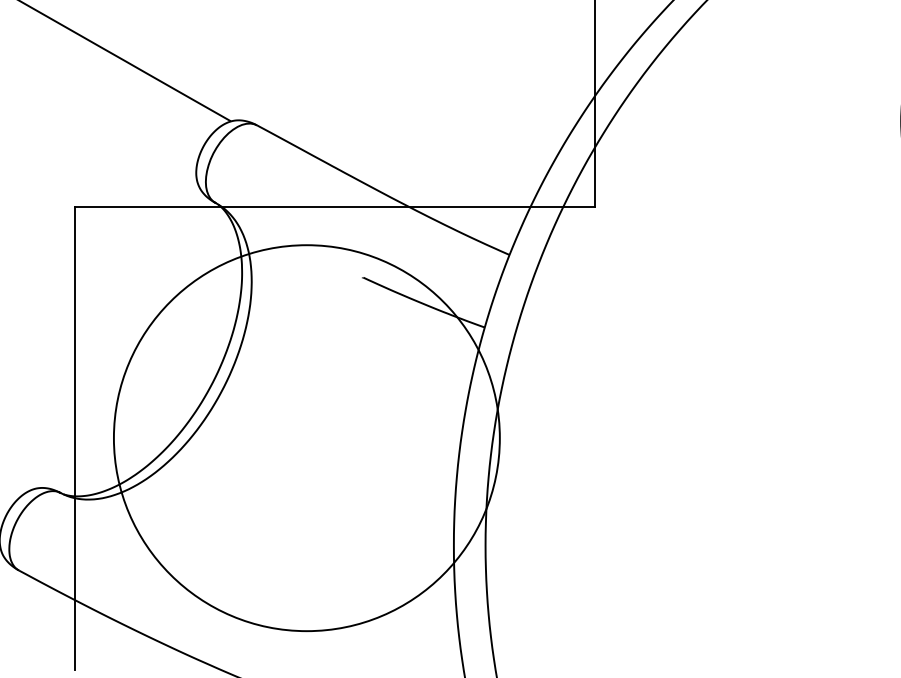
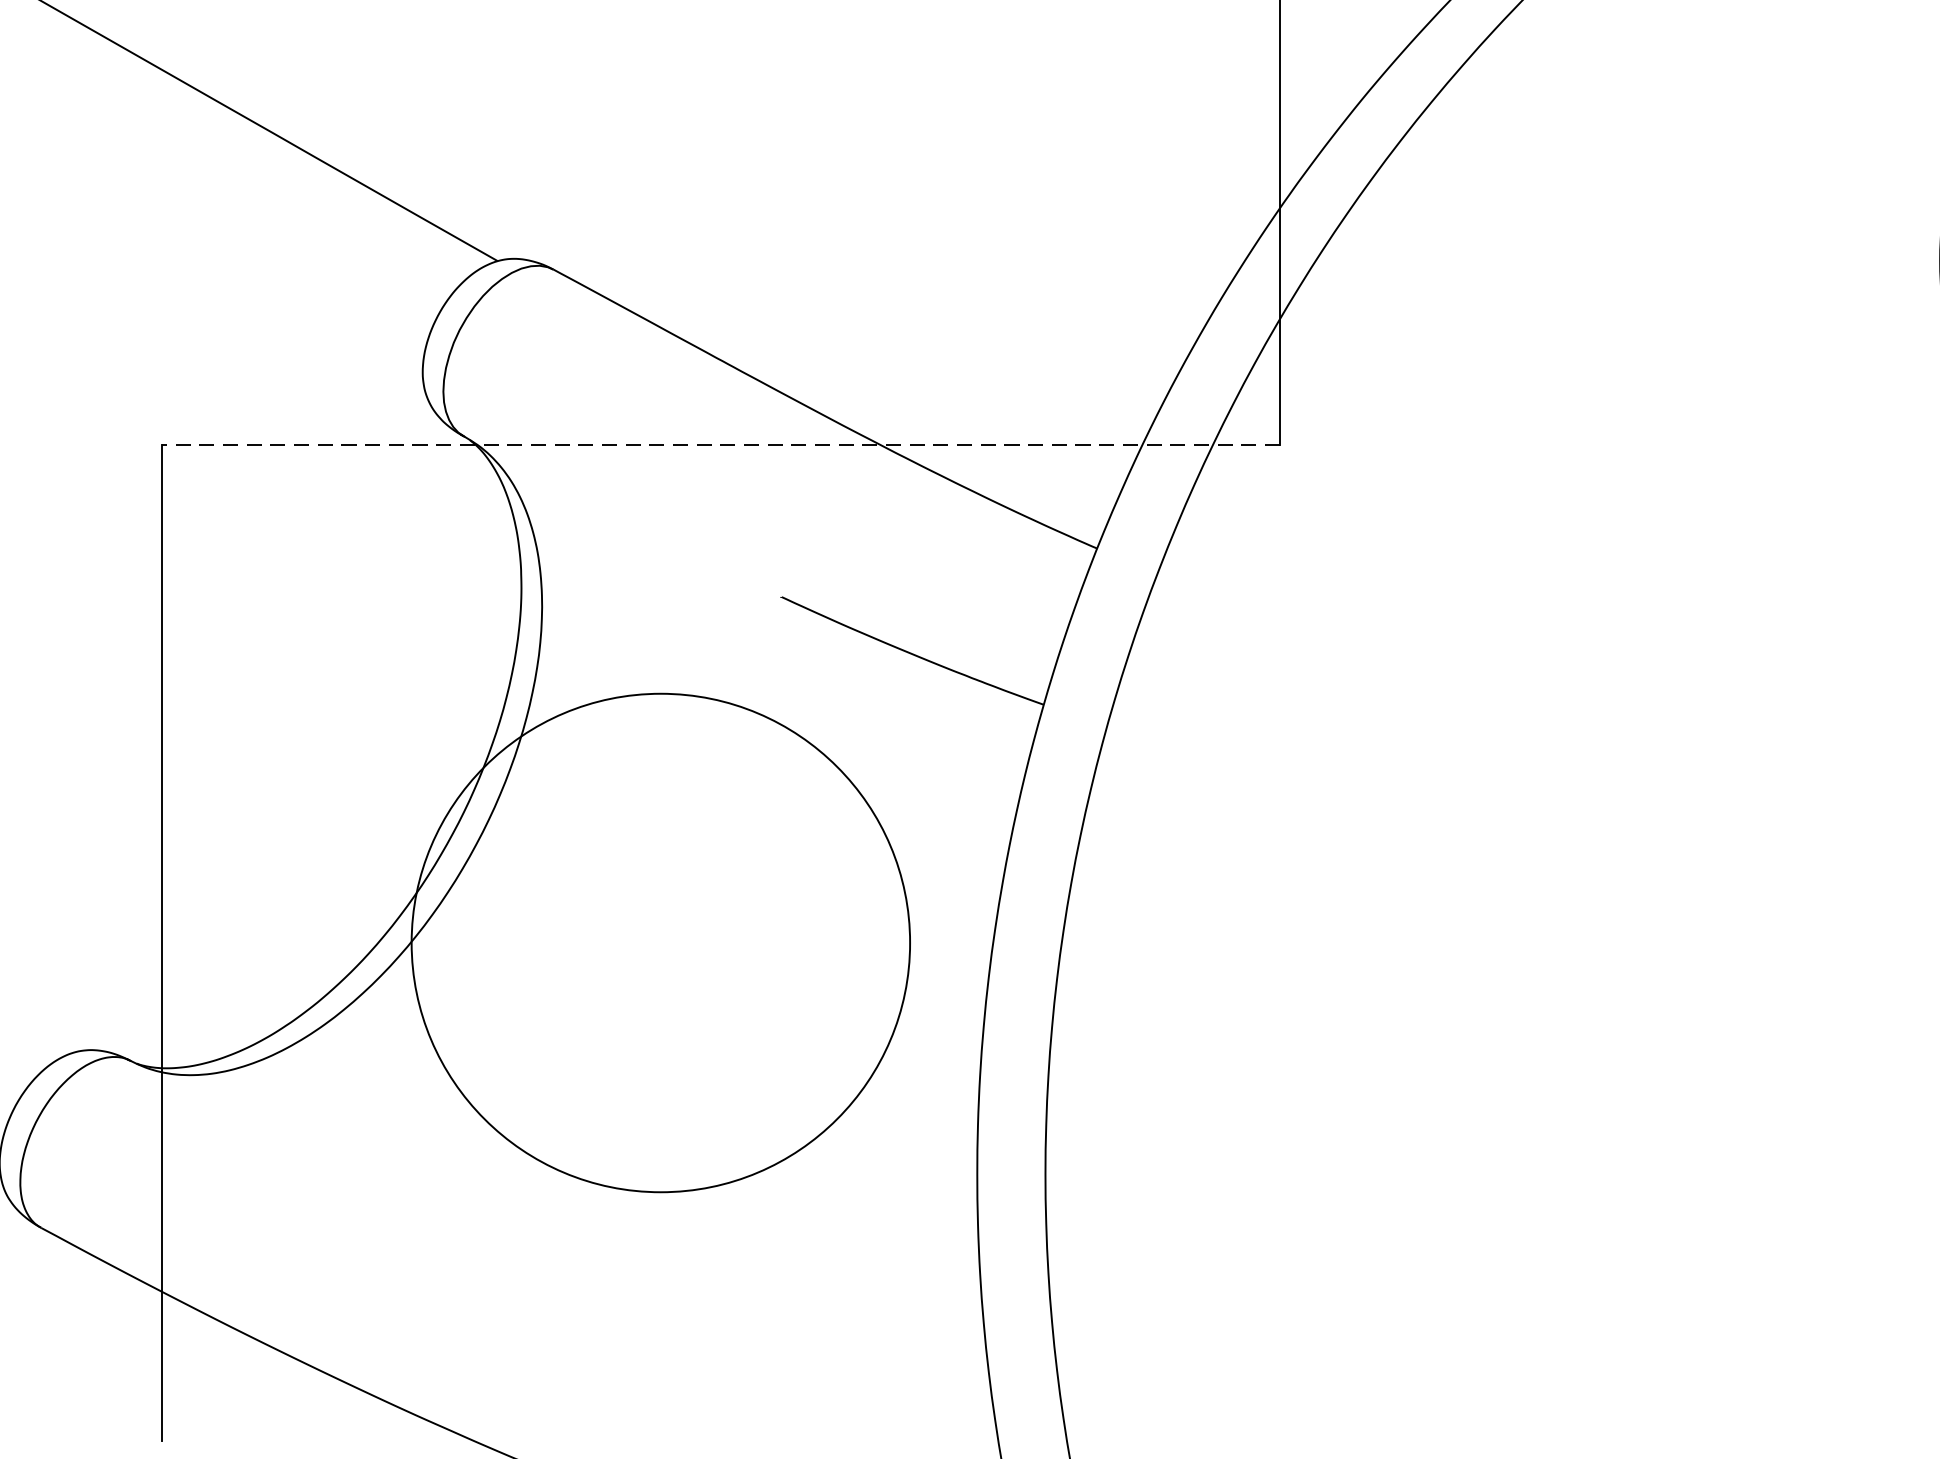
line: (334, 206) -> (720, 444), solid -> dashed
circle: (306, 438) -> (660, 943), size x0.6

